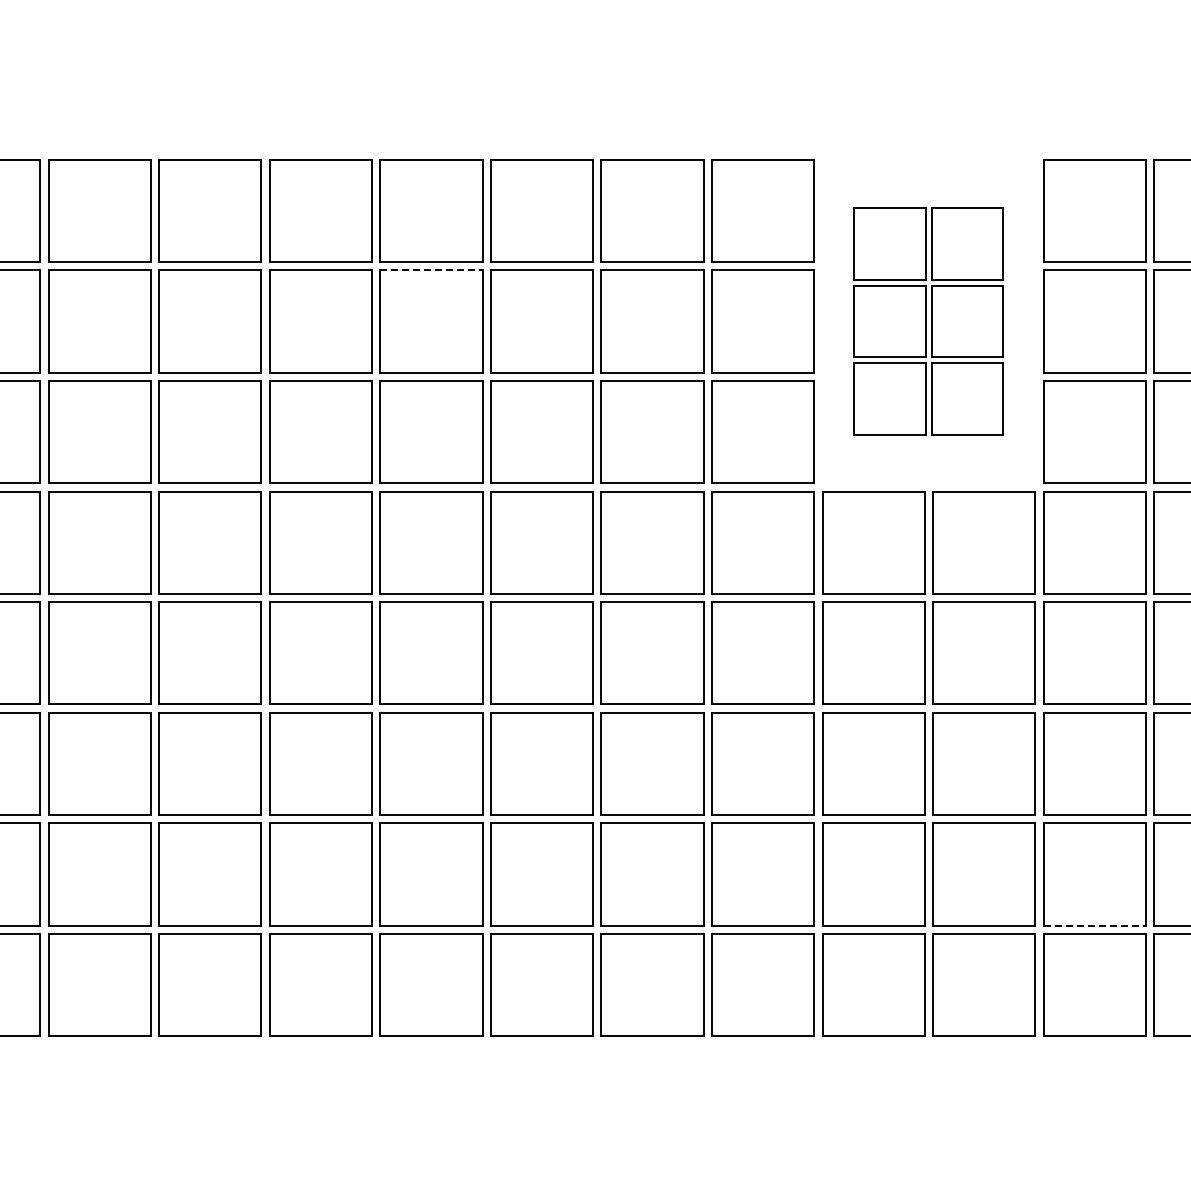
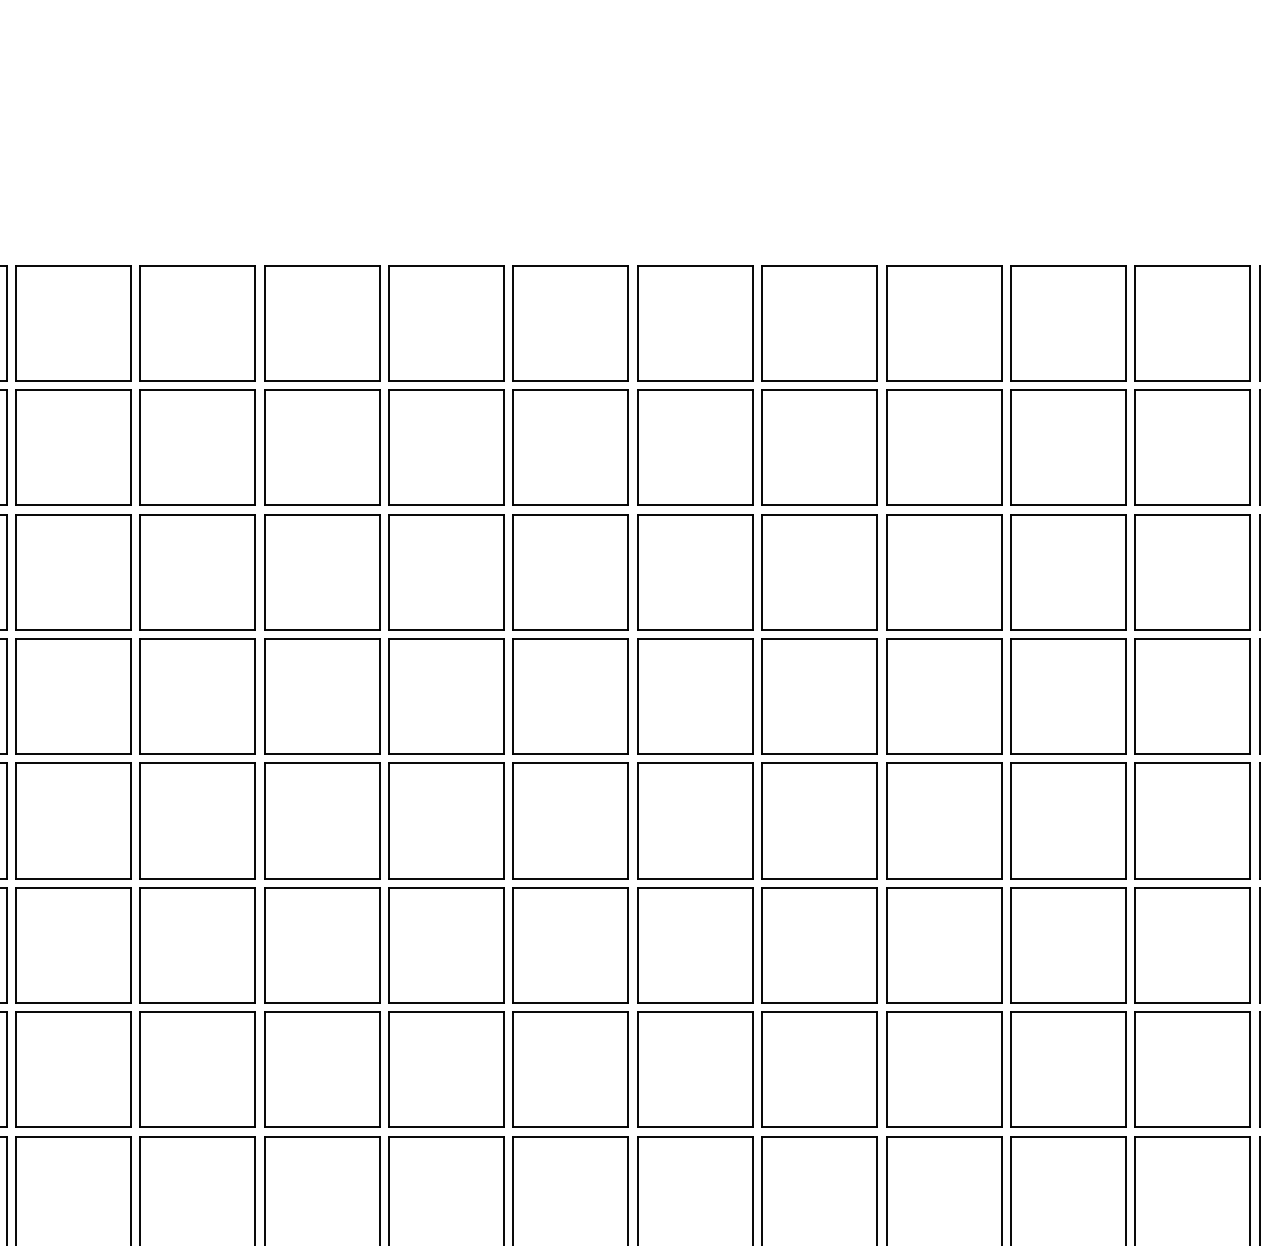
line: (431, 270) -> (322, 390), dashed -> solid
part: (928, 321) -> (881, 447), size x1.43
line: (1095, 925) -> (1069, 1127), dashed -> solid

